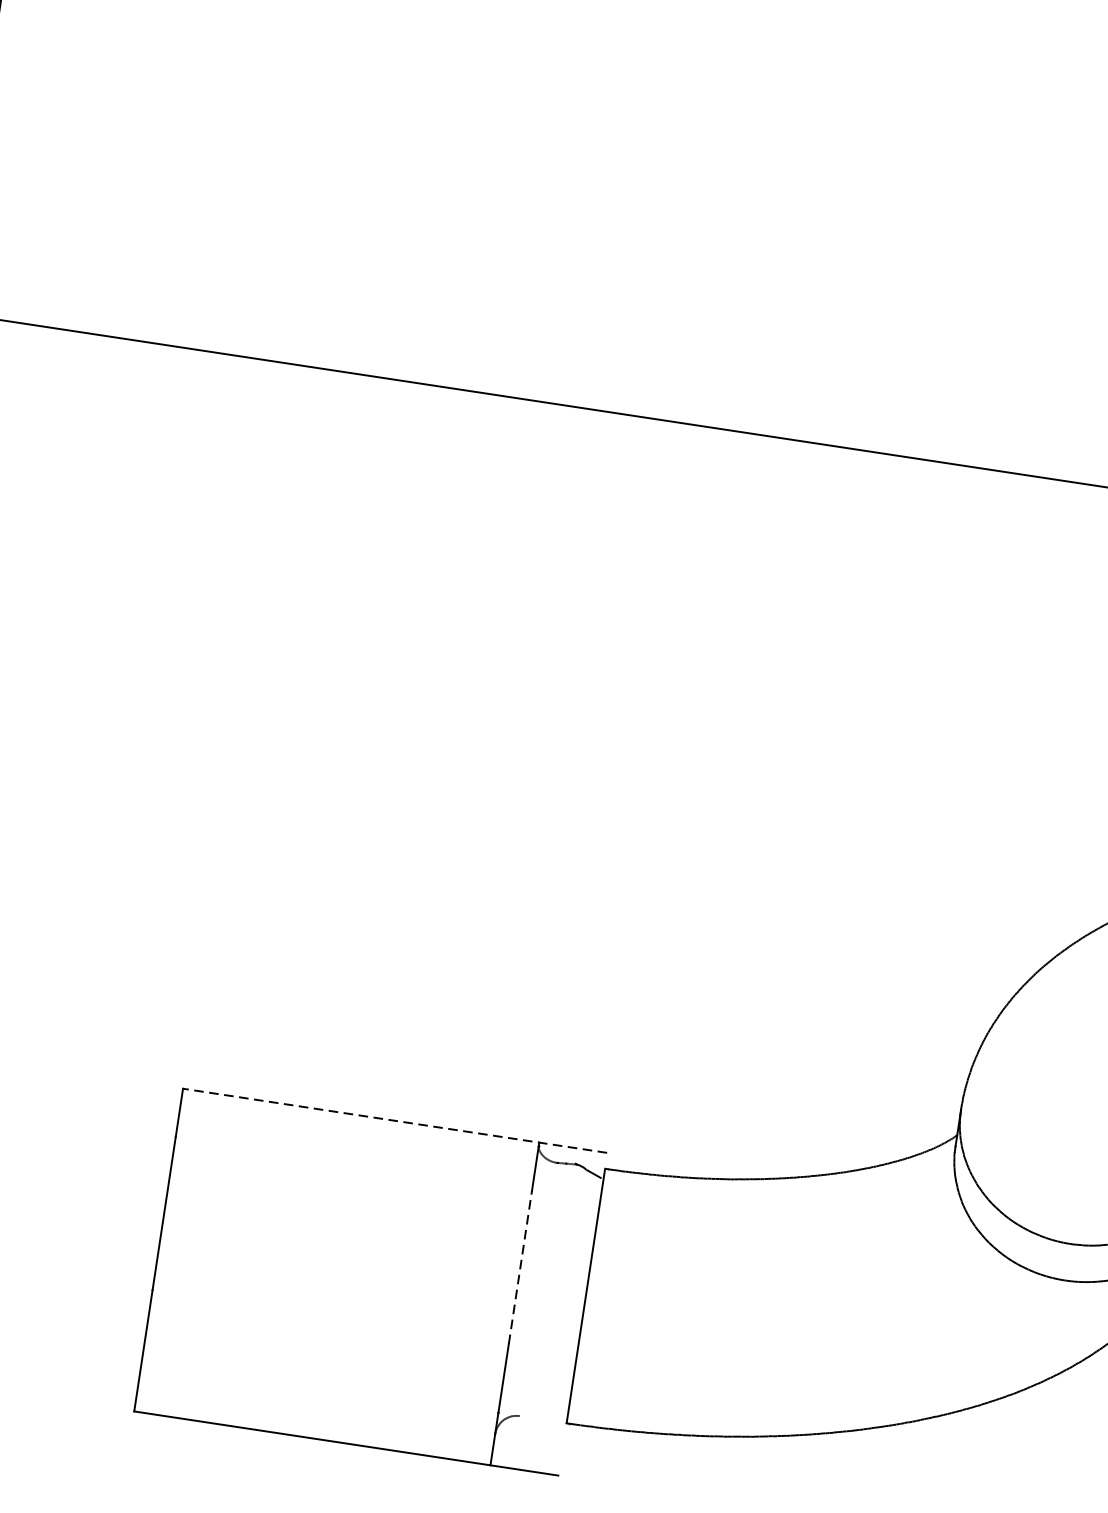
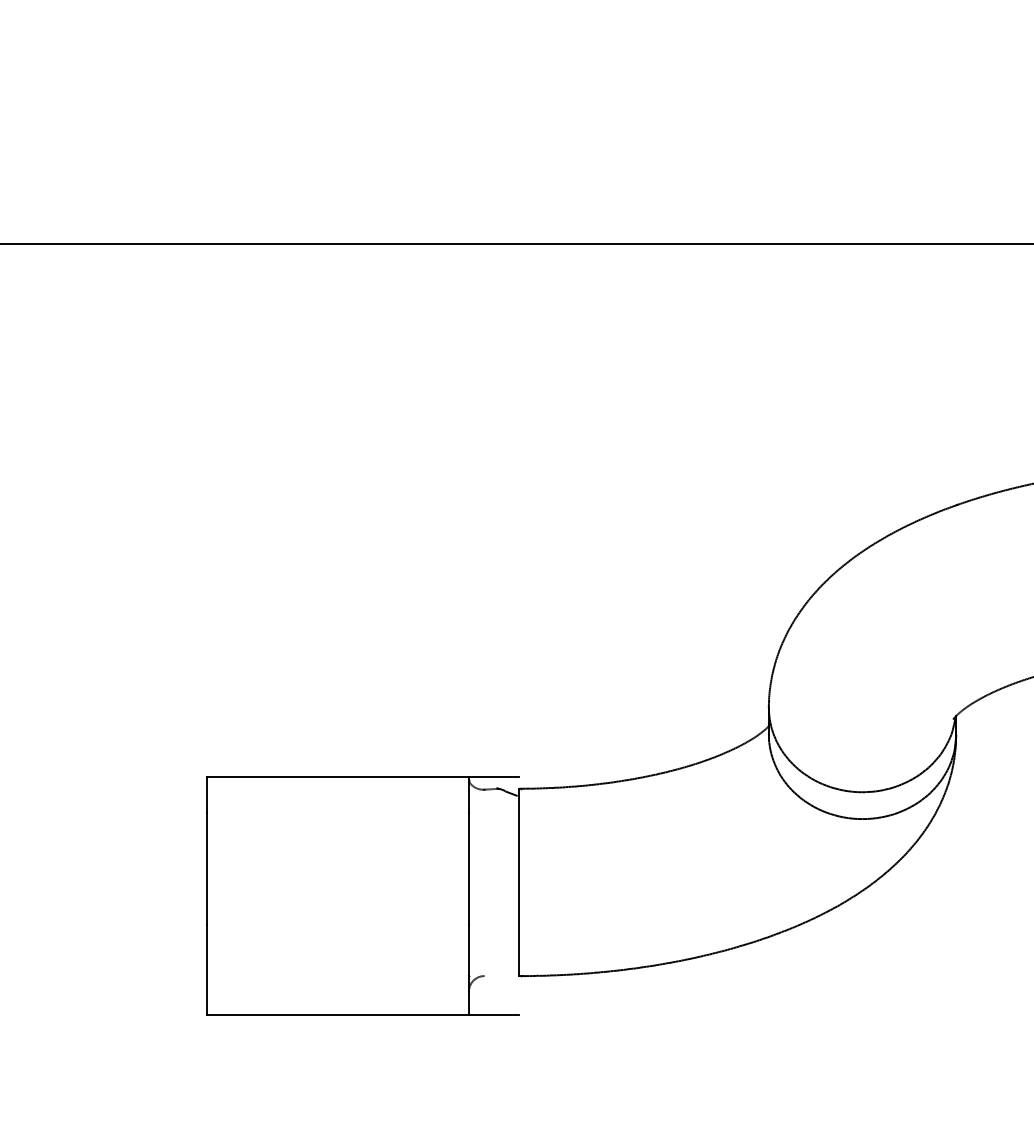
line: (394, 1121) -> (362, 777), dashed -> solid
line: (519, 1266) -> (468, 868), dashed -> solid

